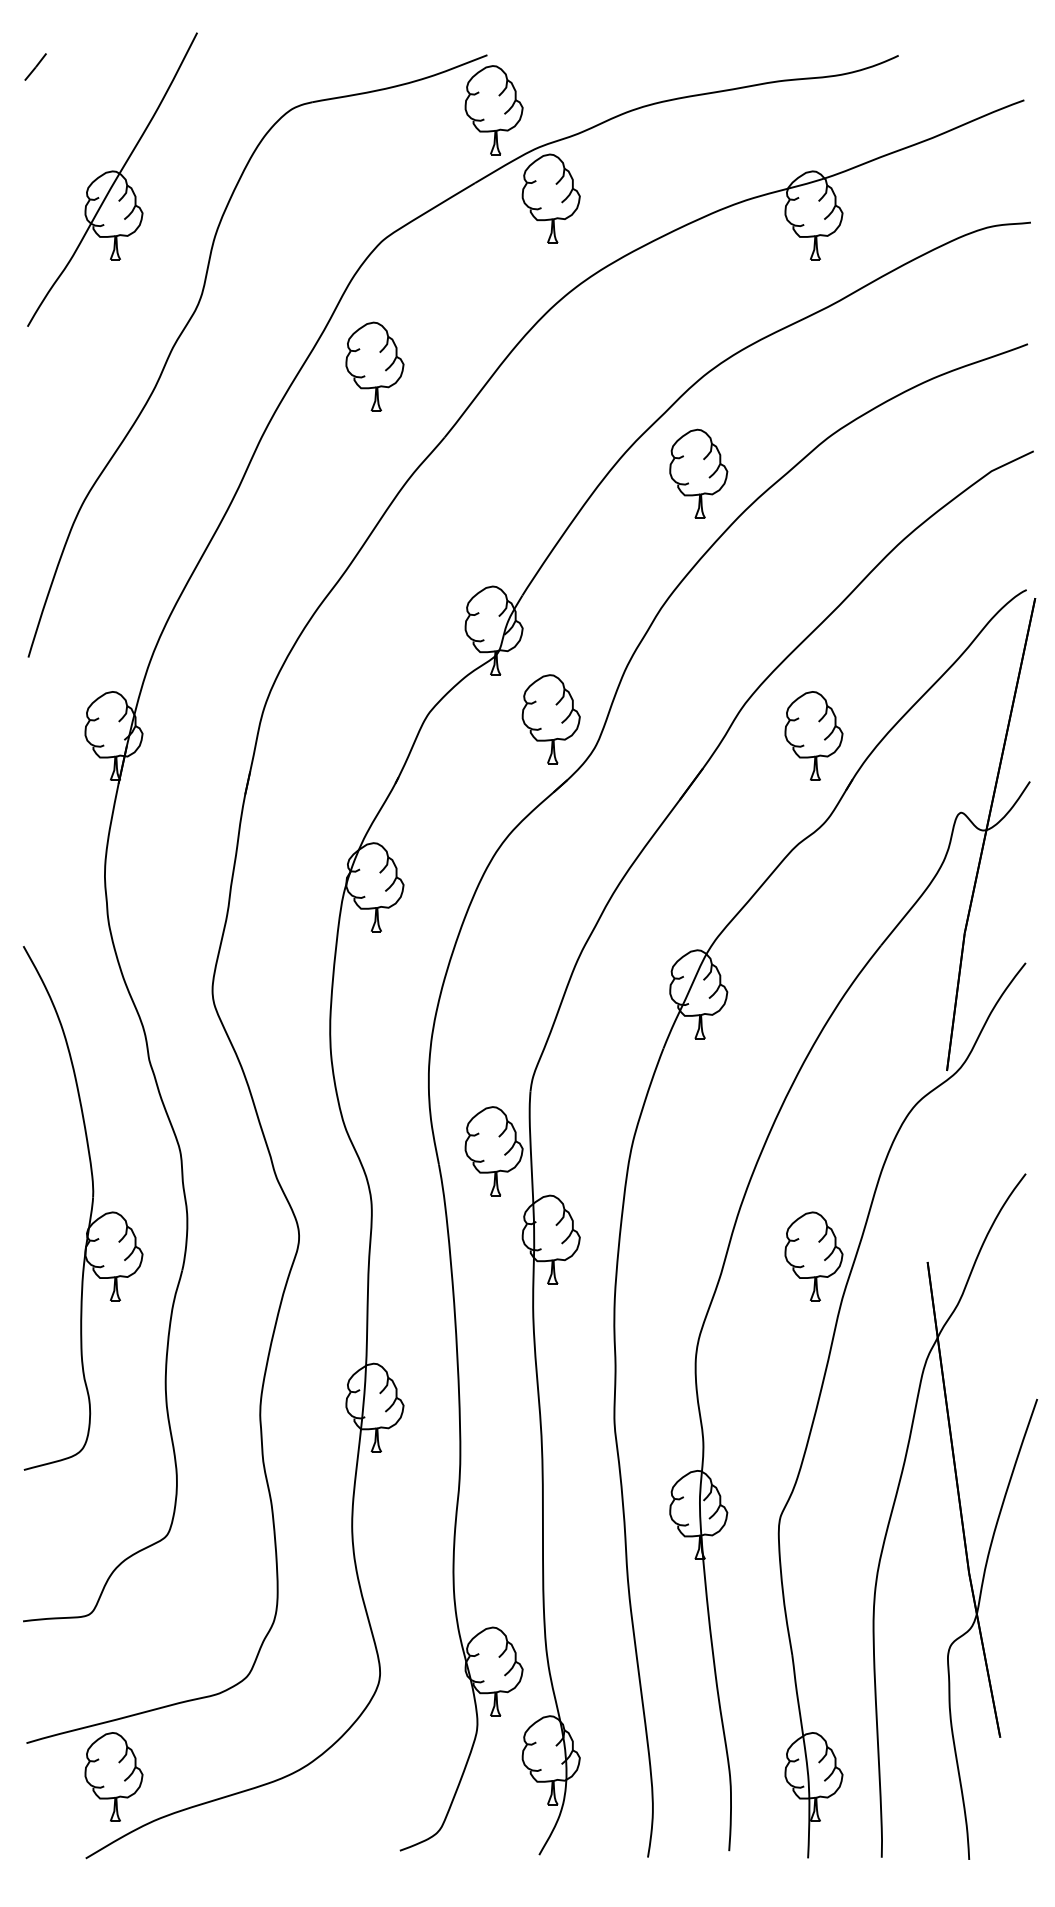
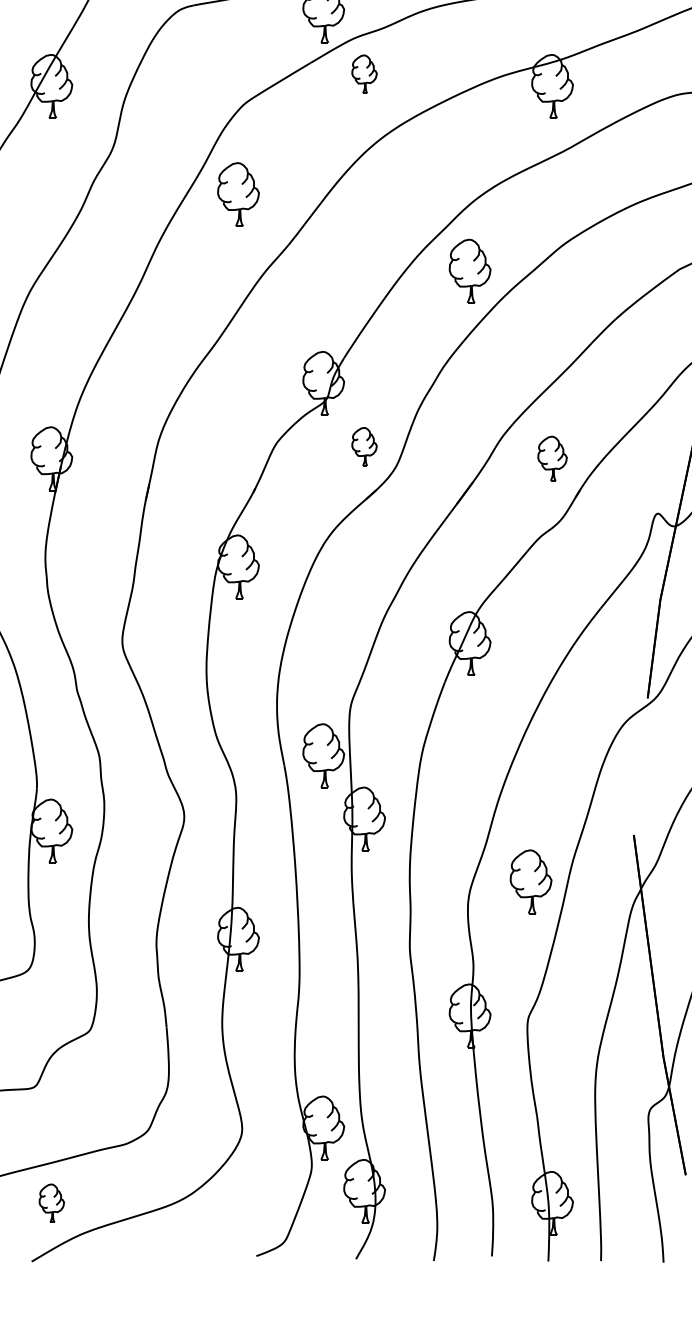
part: (550, 198) -> (364, 74), size x0.6
part: (550, 719) -> (364, 446), size x0.6
part: (813, 735) -> (552, 458), size x0.7
part: (813, 1256) -> (530, 881), moved
part: (113, 1776) -> (51, 1203), size x0.6

